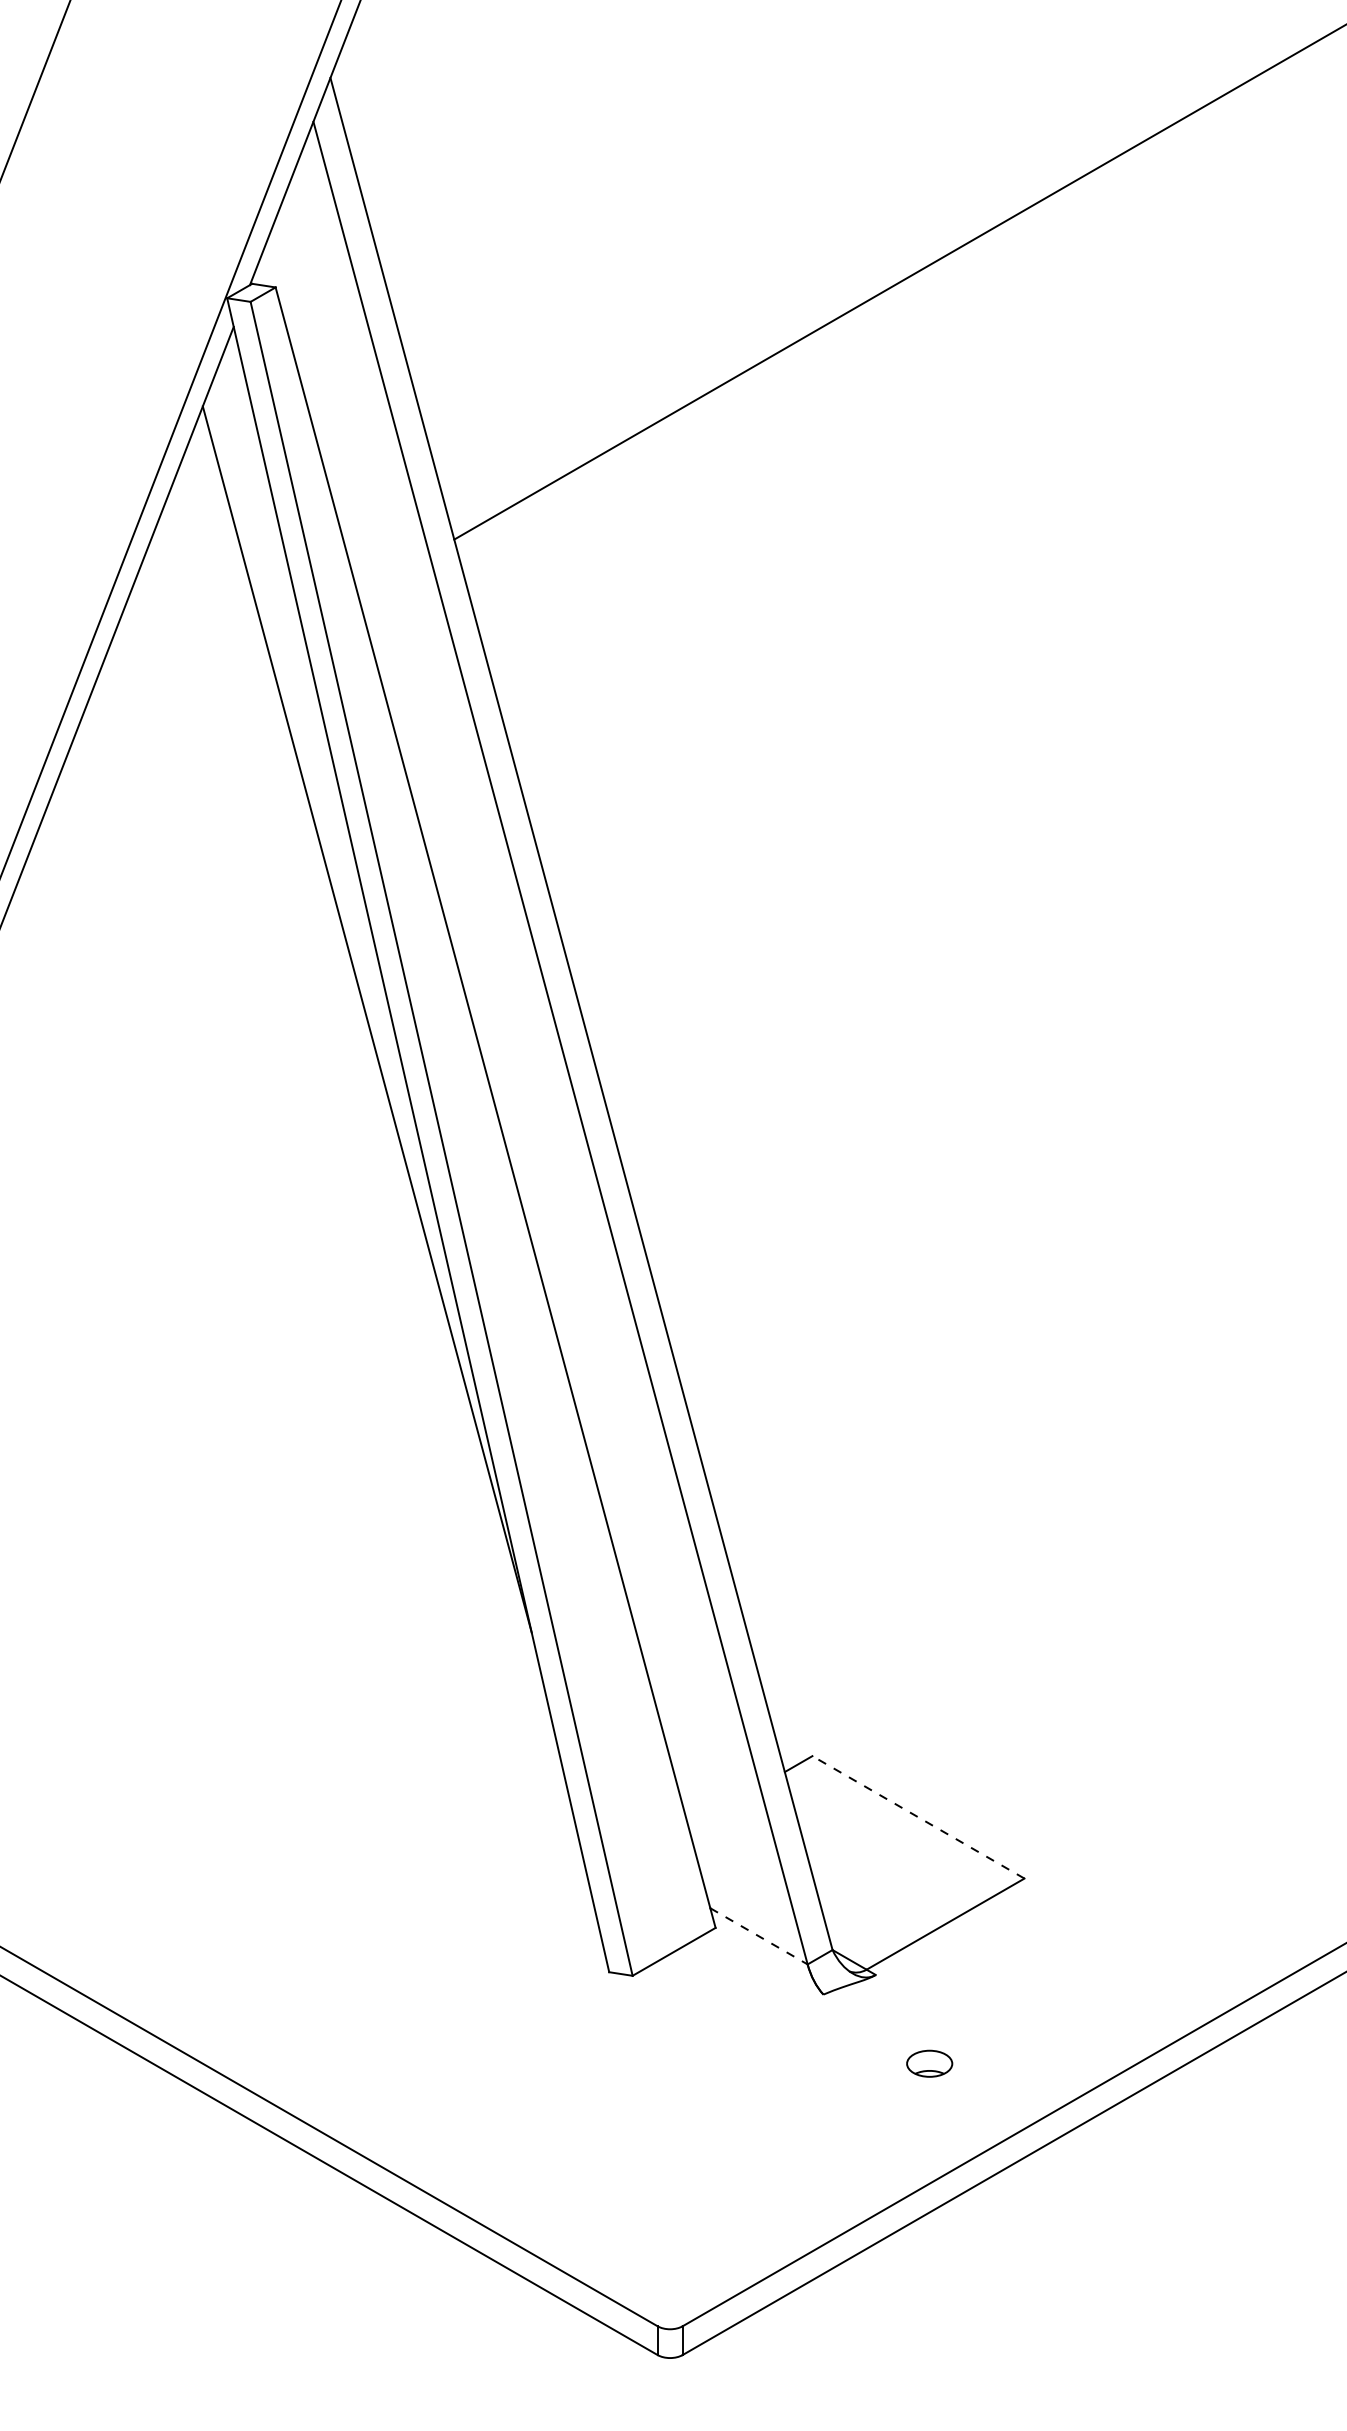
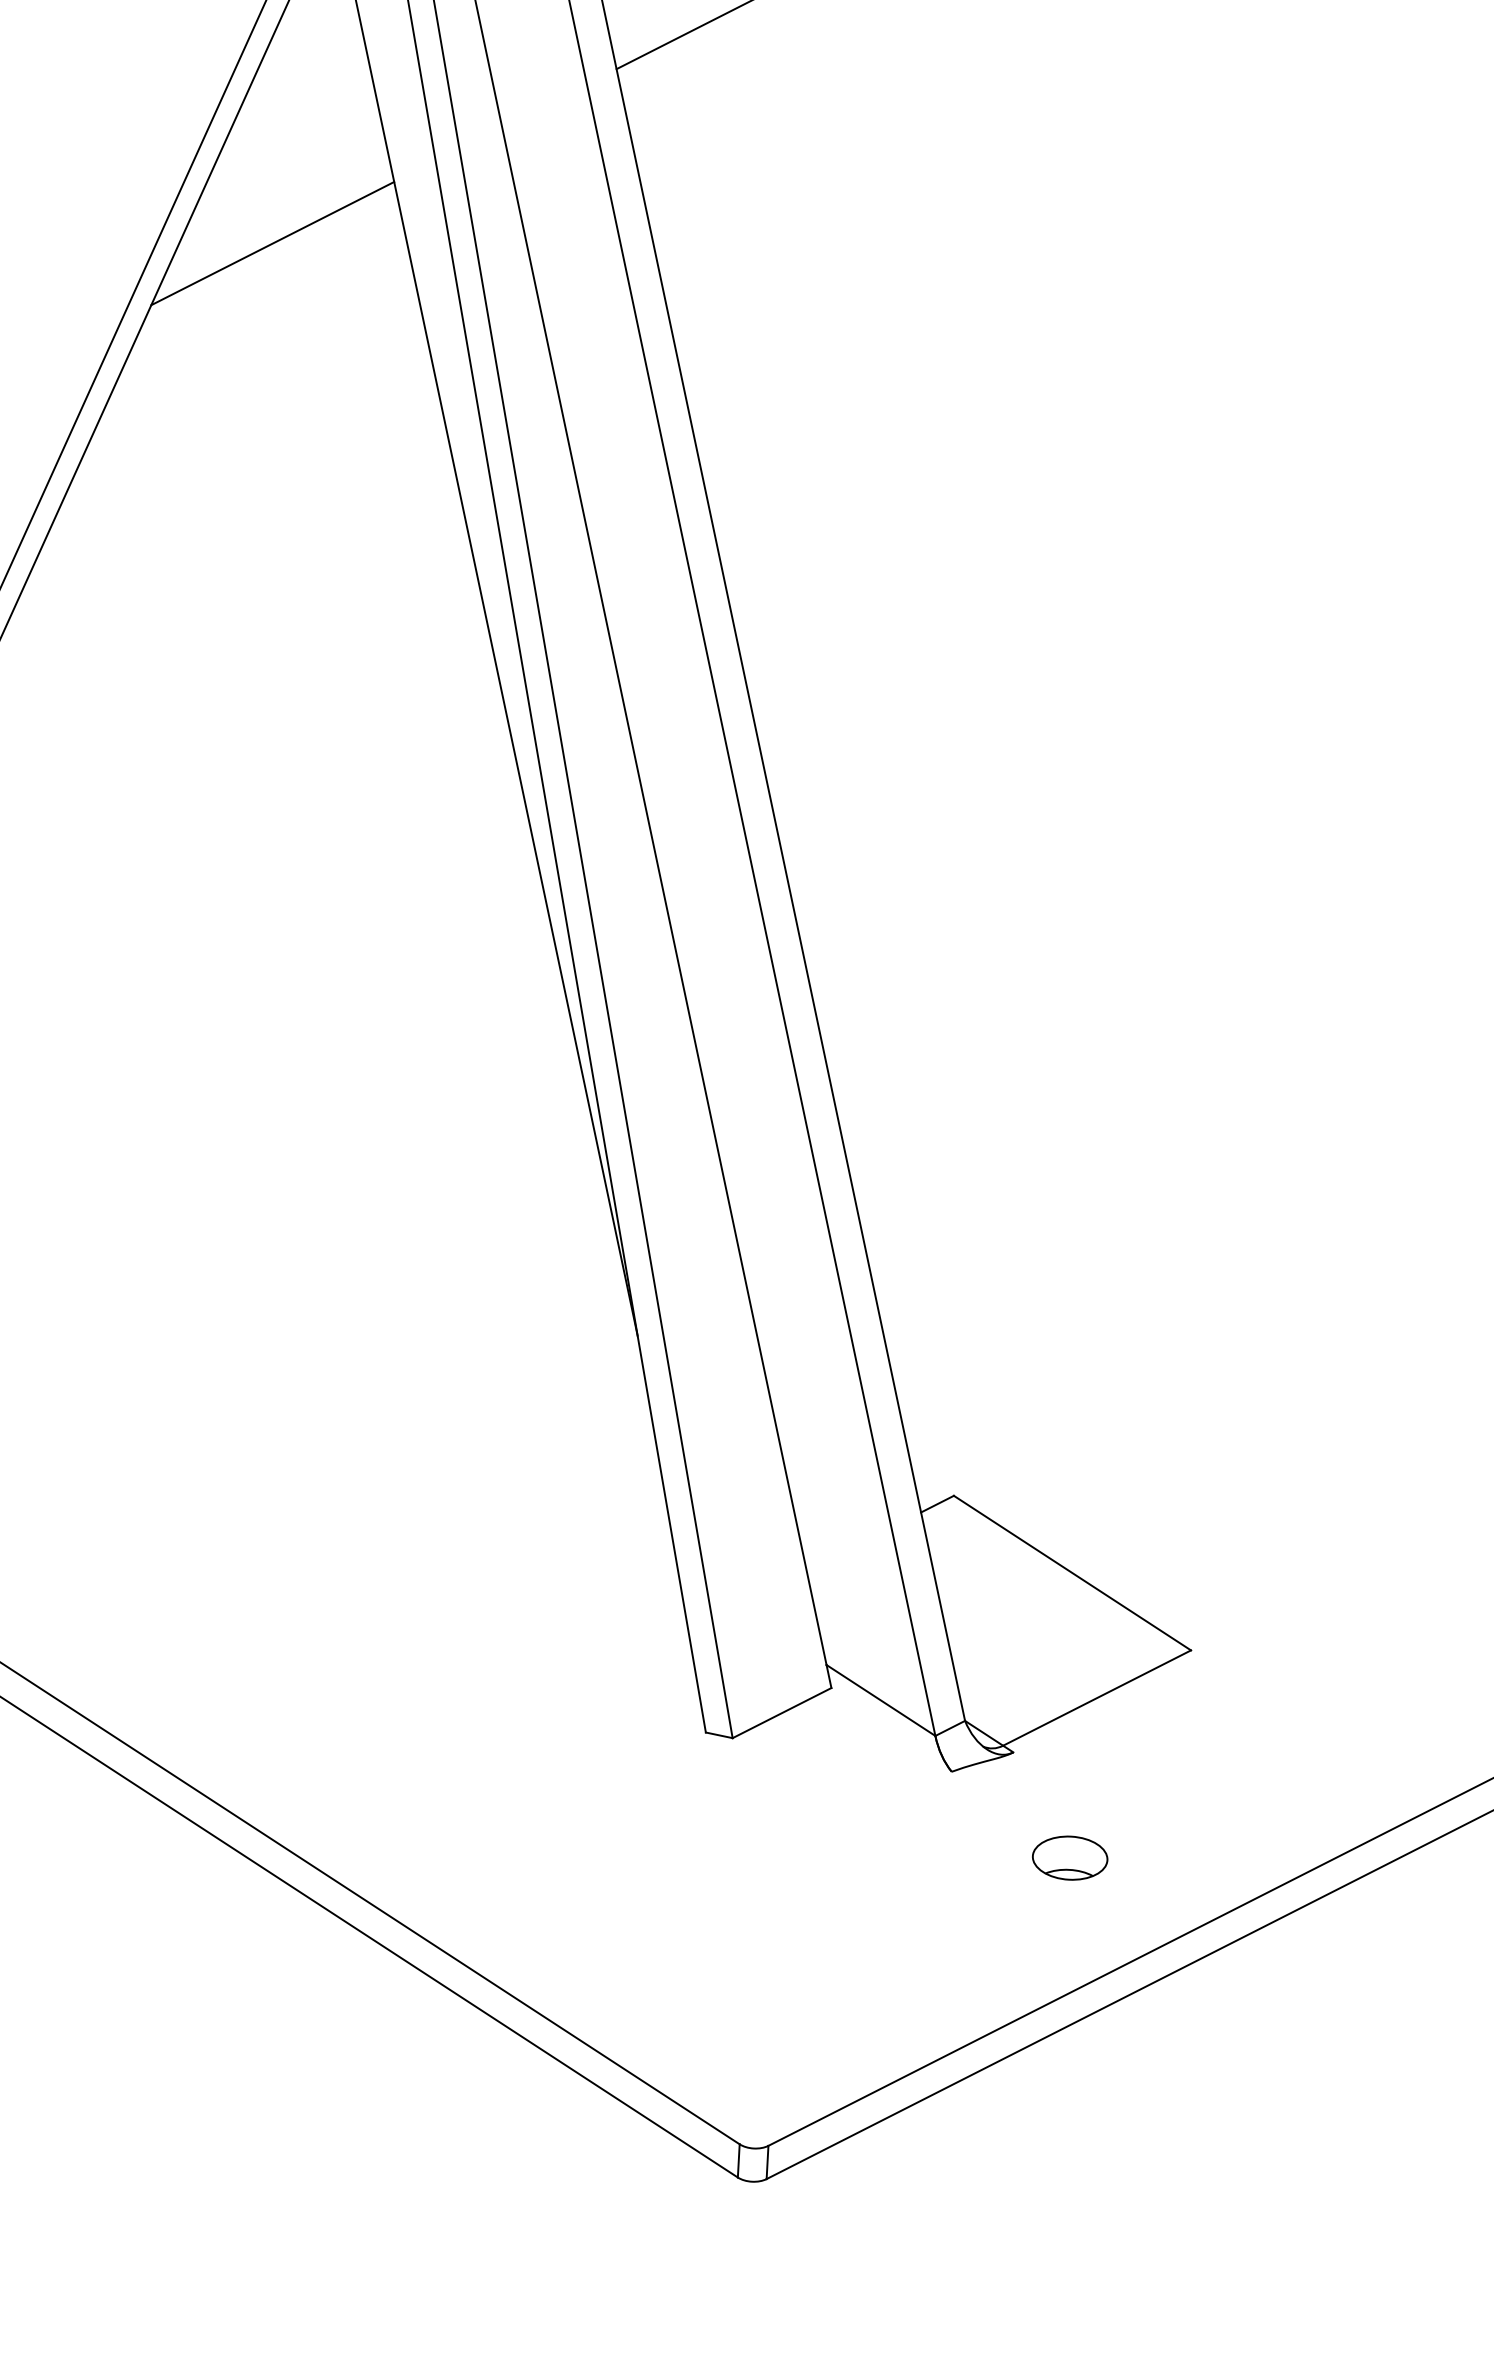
line: (165, 706) -> (272, 243), added
line: (918, 1817) -> (1072, 1573), dashed -> solid
line: (759, 1936) -> (881, 1700), dashed -> solid
part: (929, 2063) -> (1069, 1857), size x1.43

